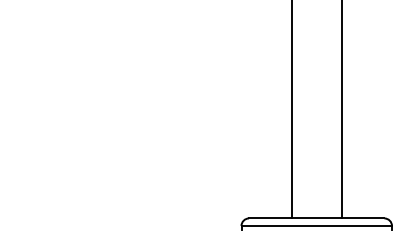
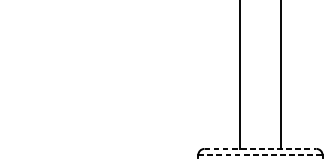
line: (316, 218) -> (260, 148), solid -> dashed
line: (317, 225) -> (261, 154), solid -> dashed

